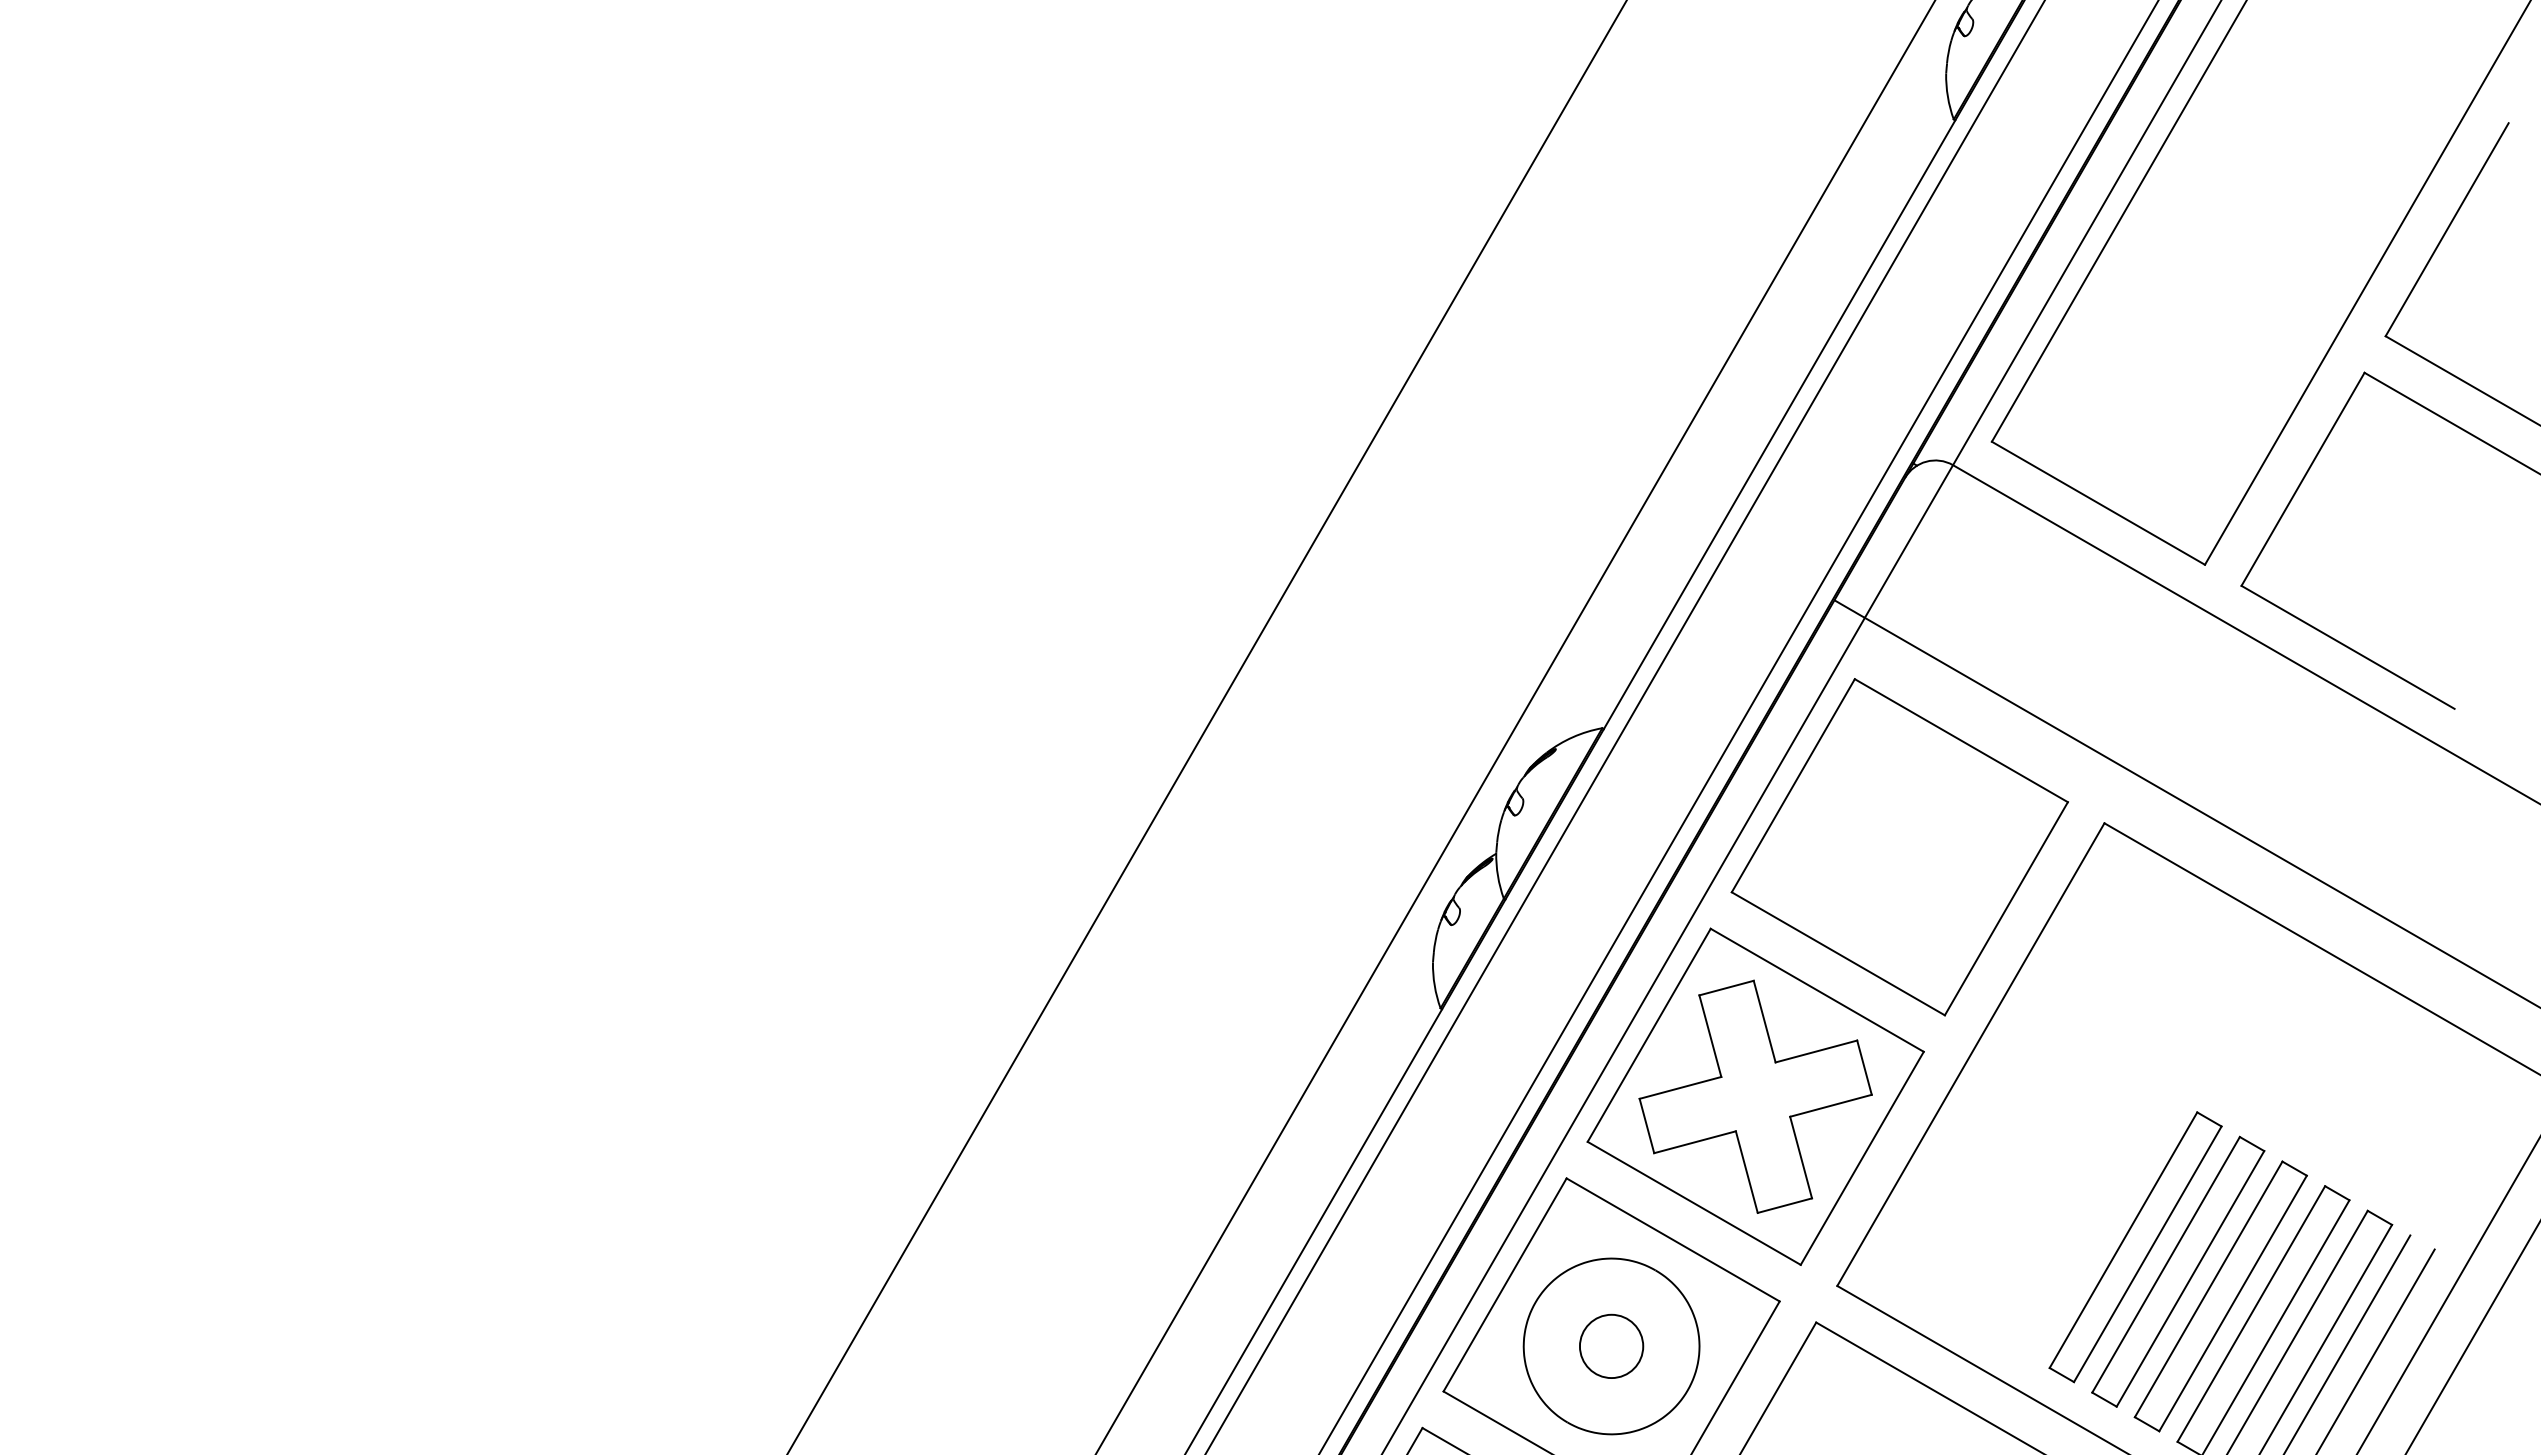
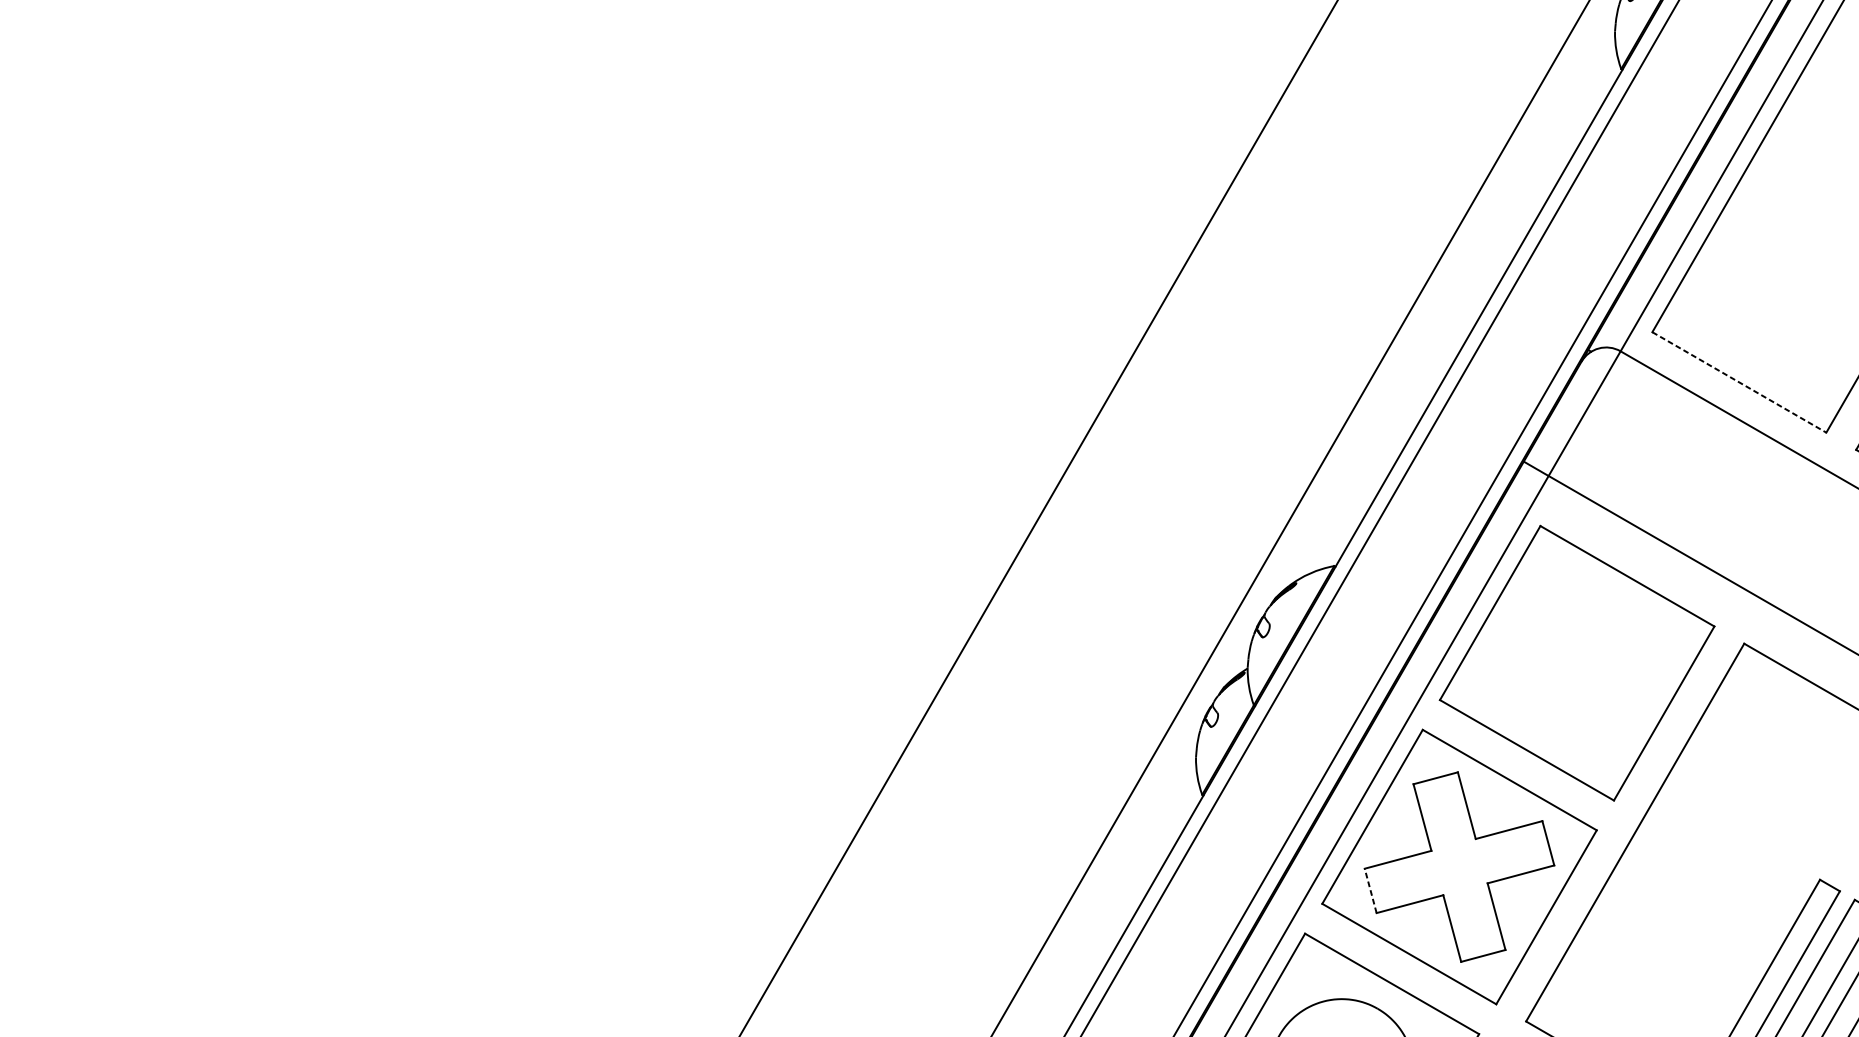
line: (2098, 503) -> (1739, 382), solid -> dashed
line: (1646, 1125) -> (1370, 890), solid -> dashed

